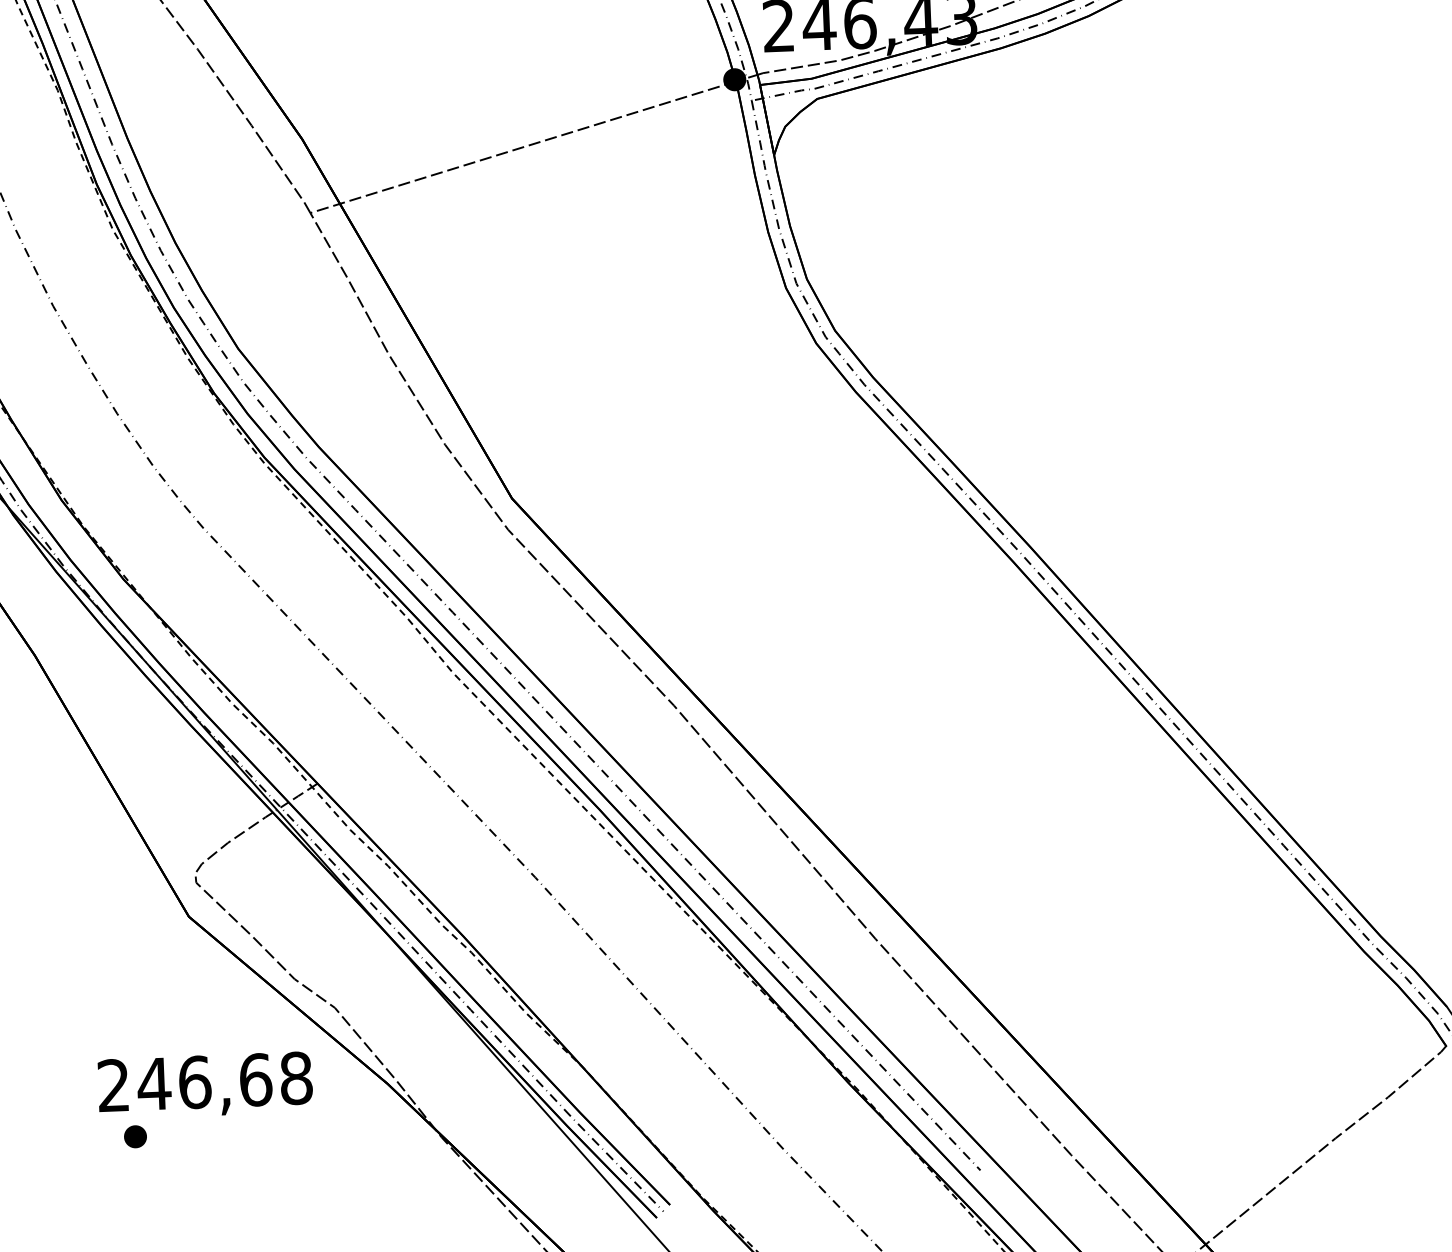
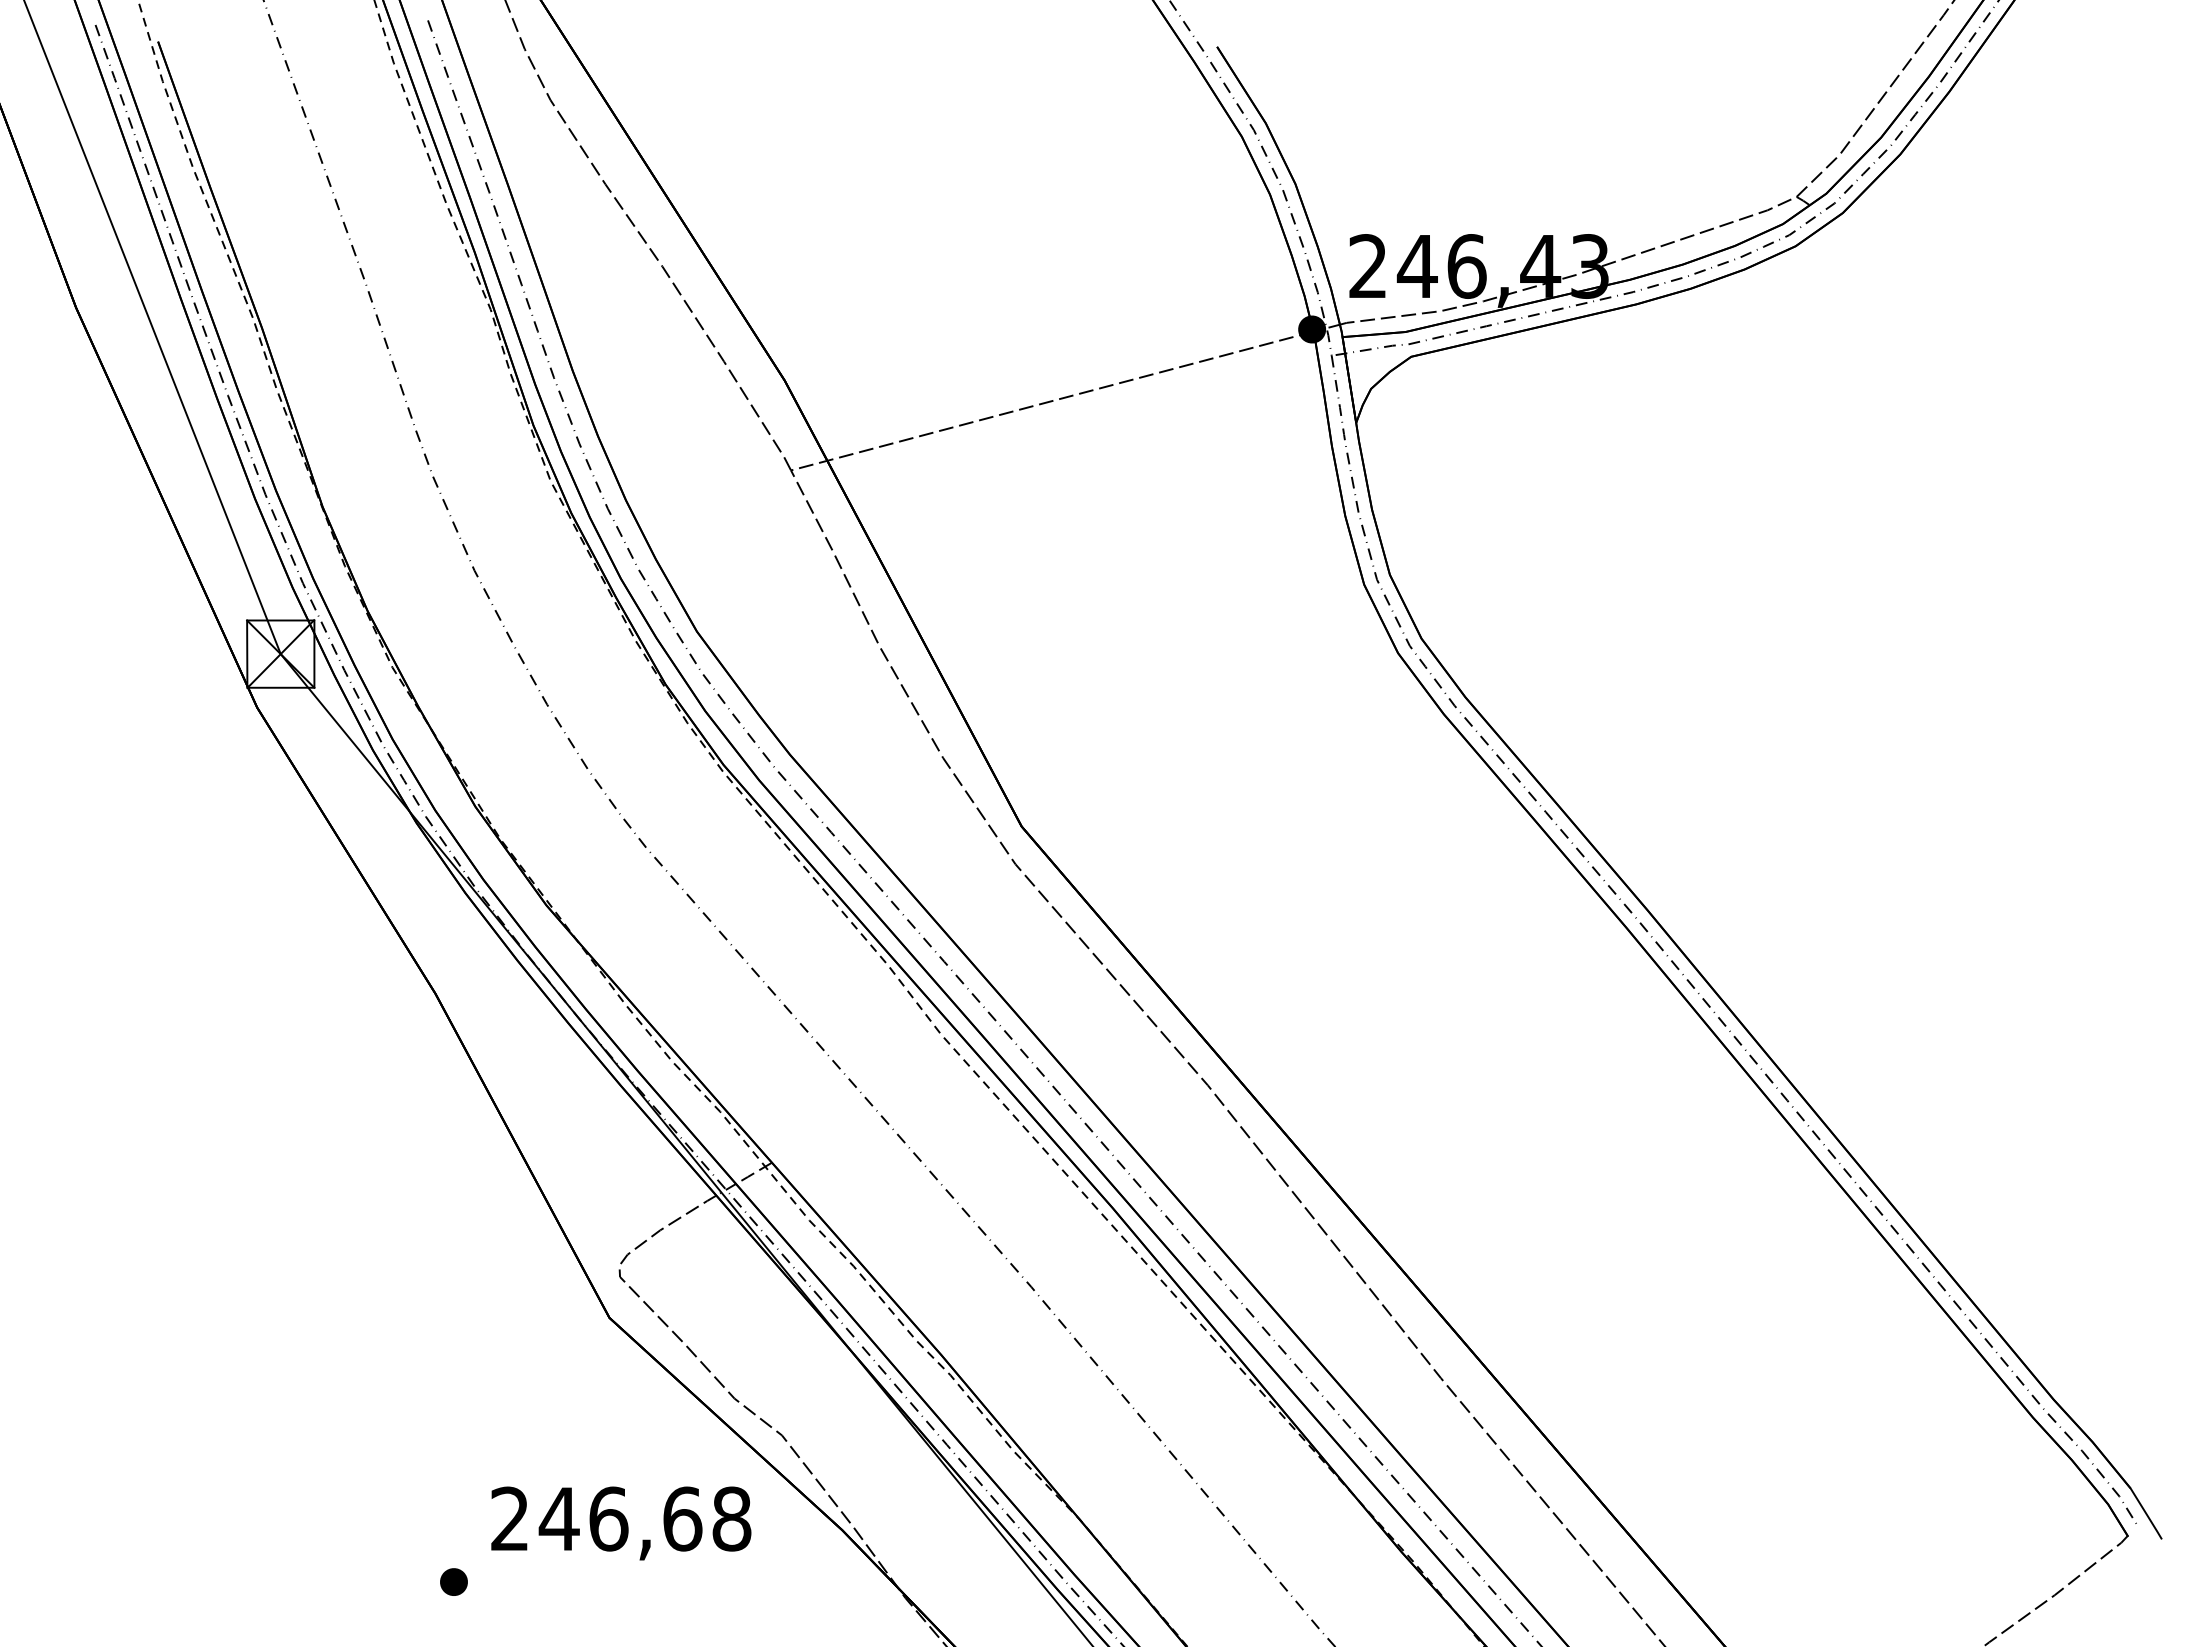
part: (135, 1136) -> (453, 1581), moved

